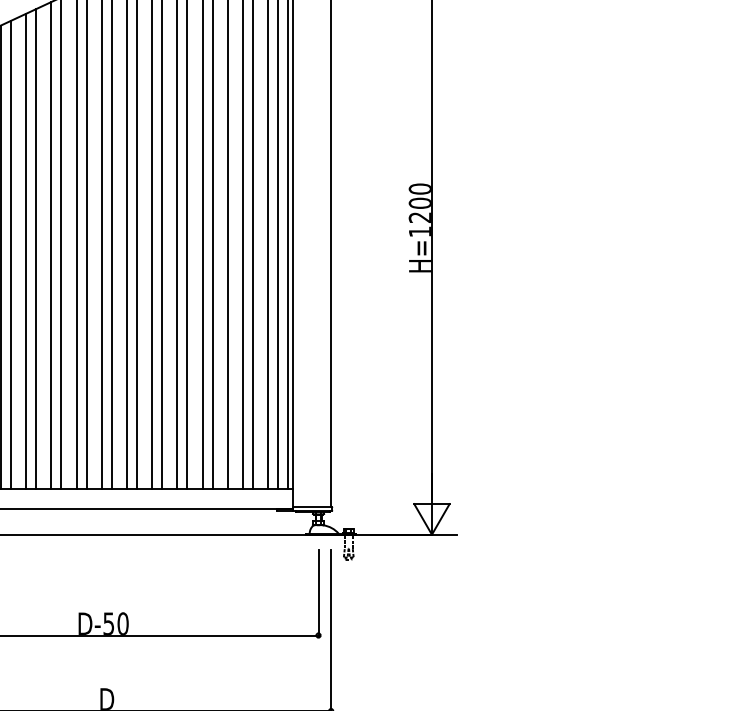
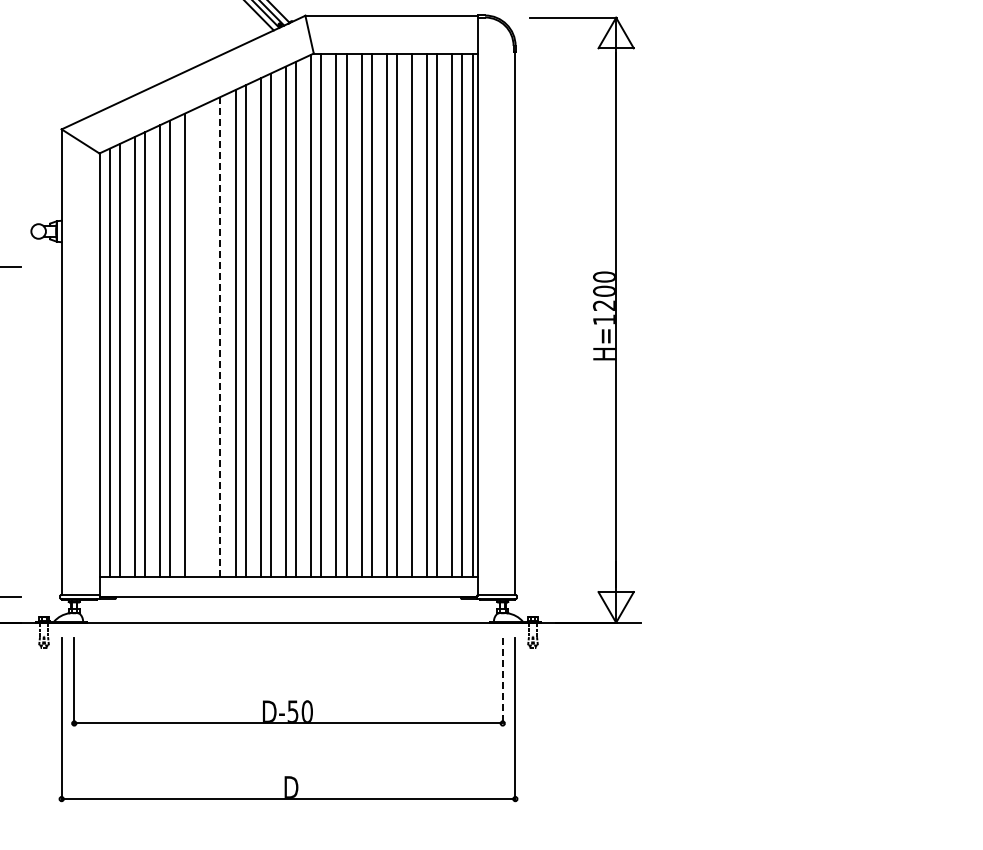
line: (36, 248) -> (220, 336), solid -> dashed
line: (26, 251) -> (210, 339), removed
line: (11, 254) -> (195, 342), removed
line: (318, 593) -> (502, 681), solid -> dashed

